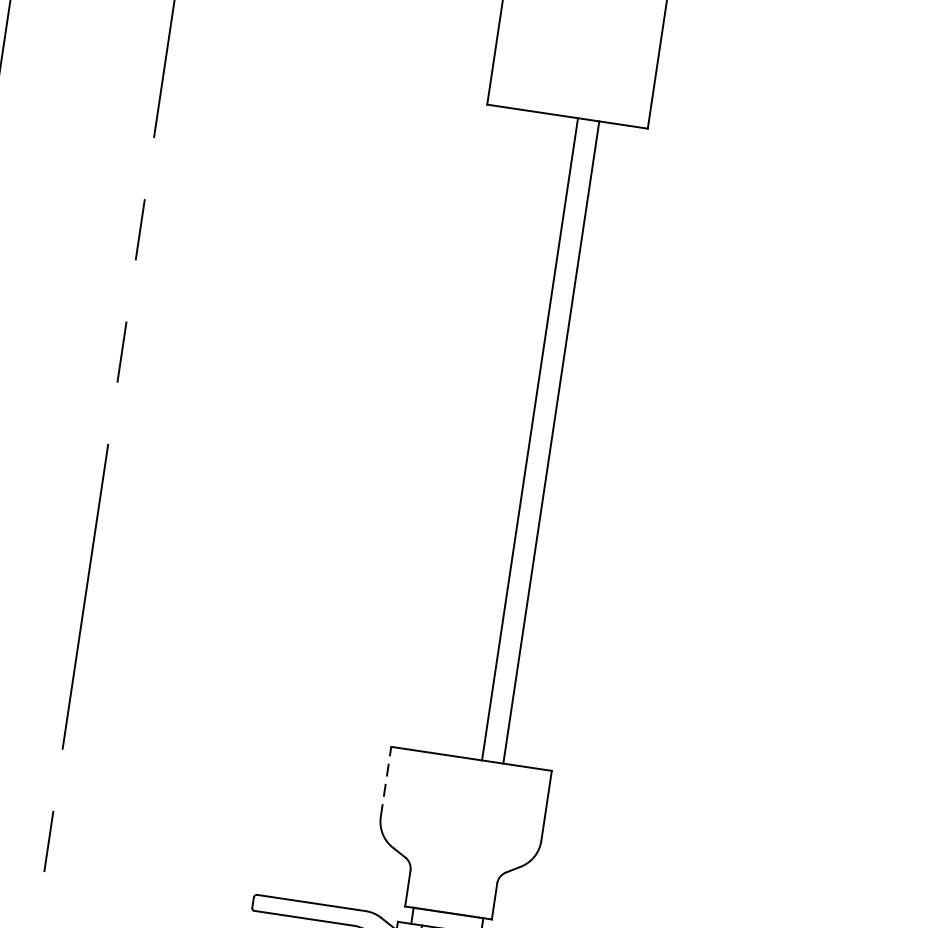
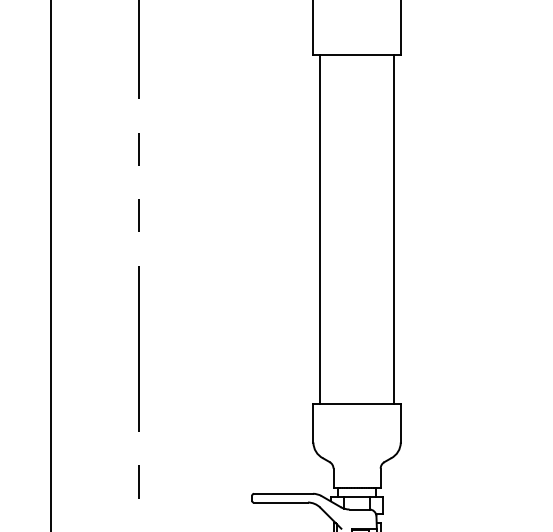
line: (529, 438) -> (319, 229), moved
line: (551, 442) -> (394, 229), moved
line: (386, 780) -> (313, 422), dashed -> solid

